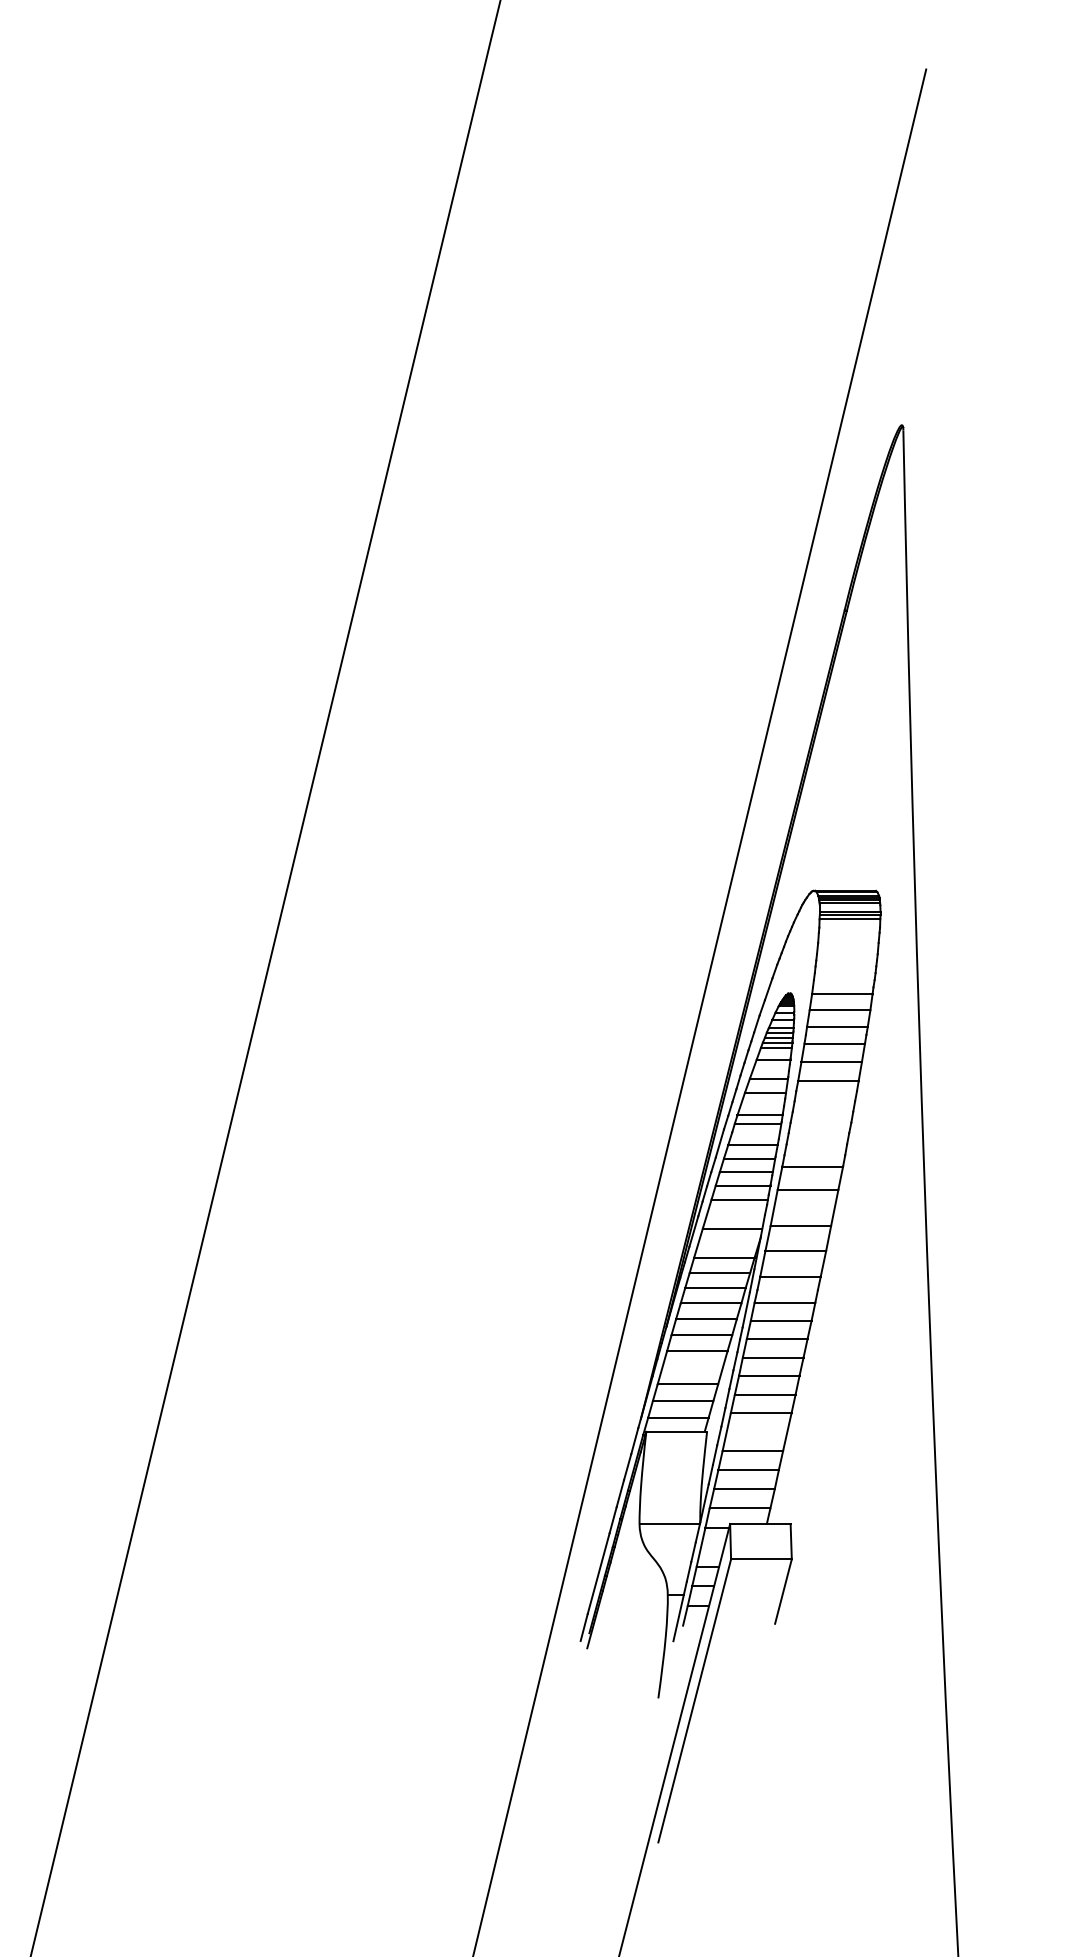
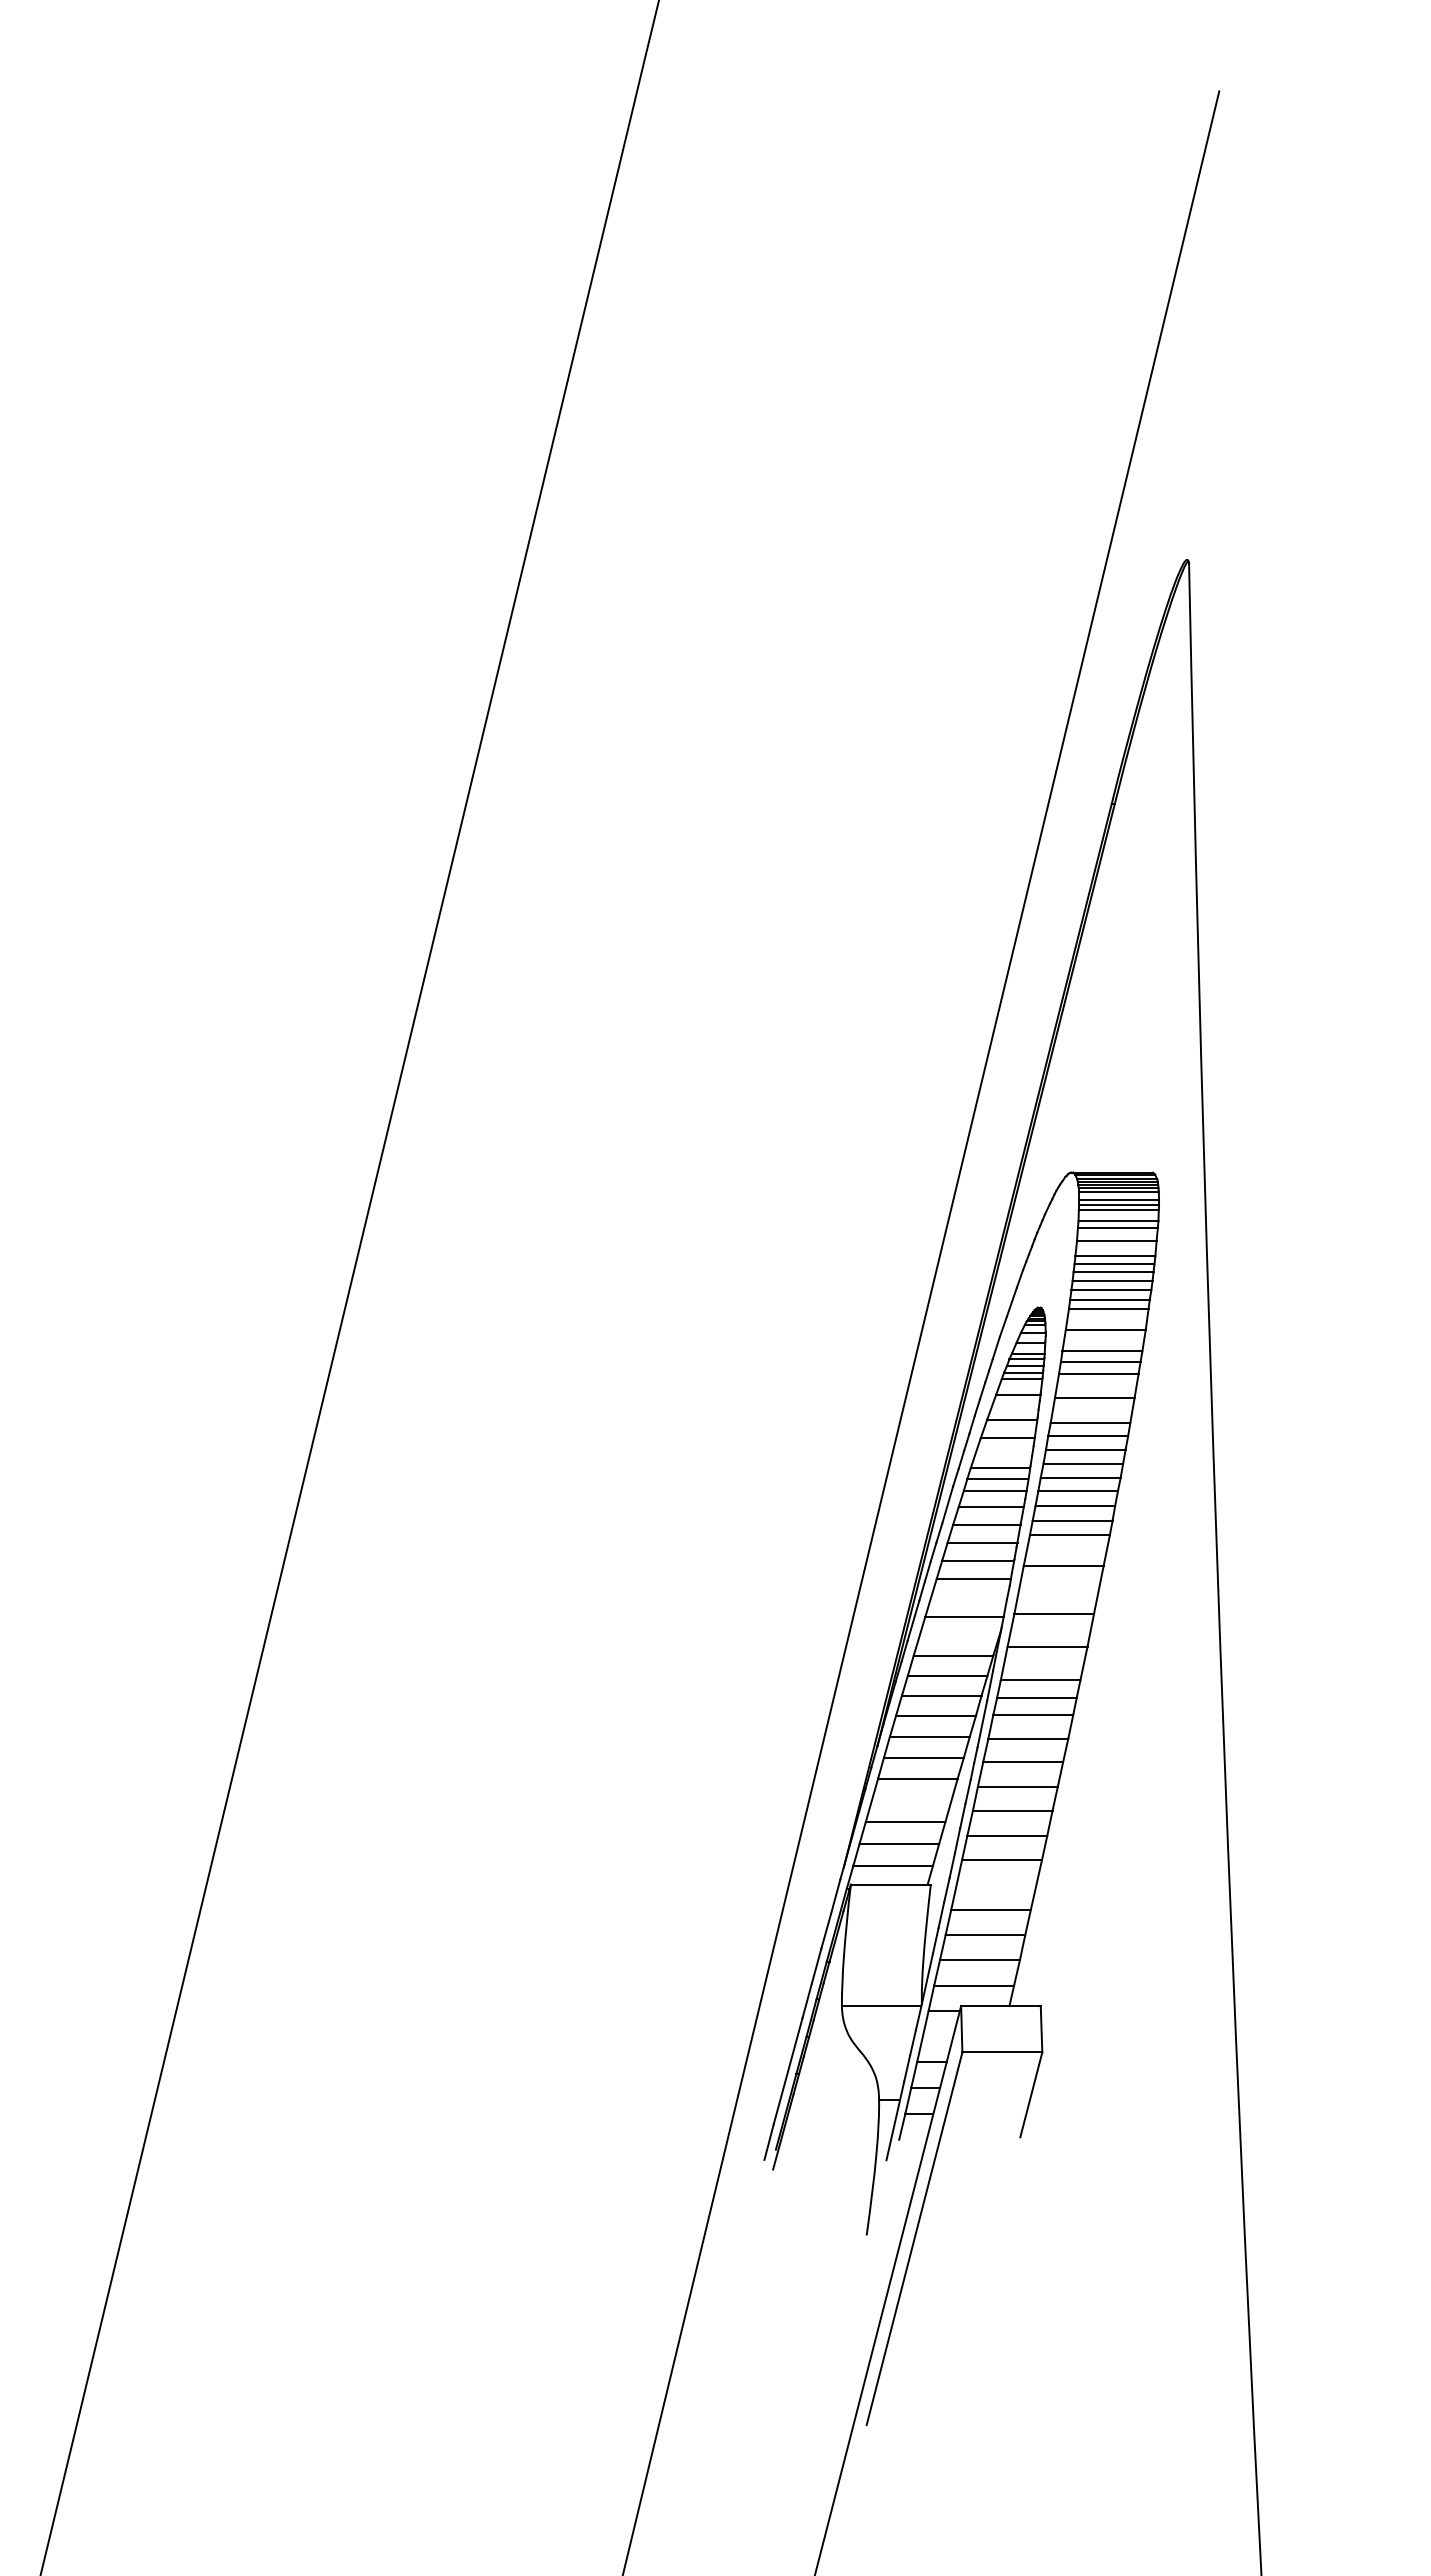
line: (849, 905) -> (1118, 1191), added
line: (849, 927) -> (1118, 1221), added
line: (848, 932) -> (1117, 1227), added
line: (848, 943) -> (1116, 1241), added
line: (847, 954) -> (1115, 1256), added
line: (846, 960) -> (1114, 1264), added
line: (845, 966) -> (1113, 1272), added
line: (845, 972) -> (1112, 1280), added
line: (844, 980) -> (1111, 1290), added
line: (842, 987) -> (1109, 1299), added
line: (836, 1035) -> (1100, 1362), added
line: (826, 1091) -> (1088, 1436), added
line: (824, 1101) -> (1085, 1449), added
line: (823, 1111) -> (1083, 1463), added
line: (820, 1122) -> (1080, 1477), added
line: (755, 1132) -> (994, 1490), added
line: (818, 1133) -> (1077, 1491), added
line: (817, 1144) -> (1075, 1506), added
line: (814, 1155) -> (1072, 1520), added
line: (787, 1290) -> (1036, 1698), added

